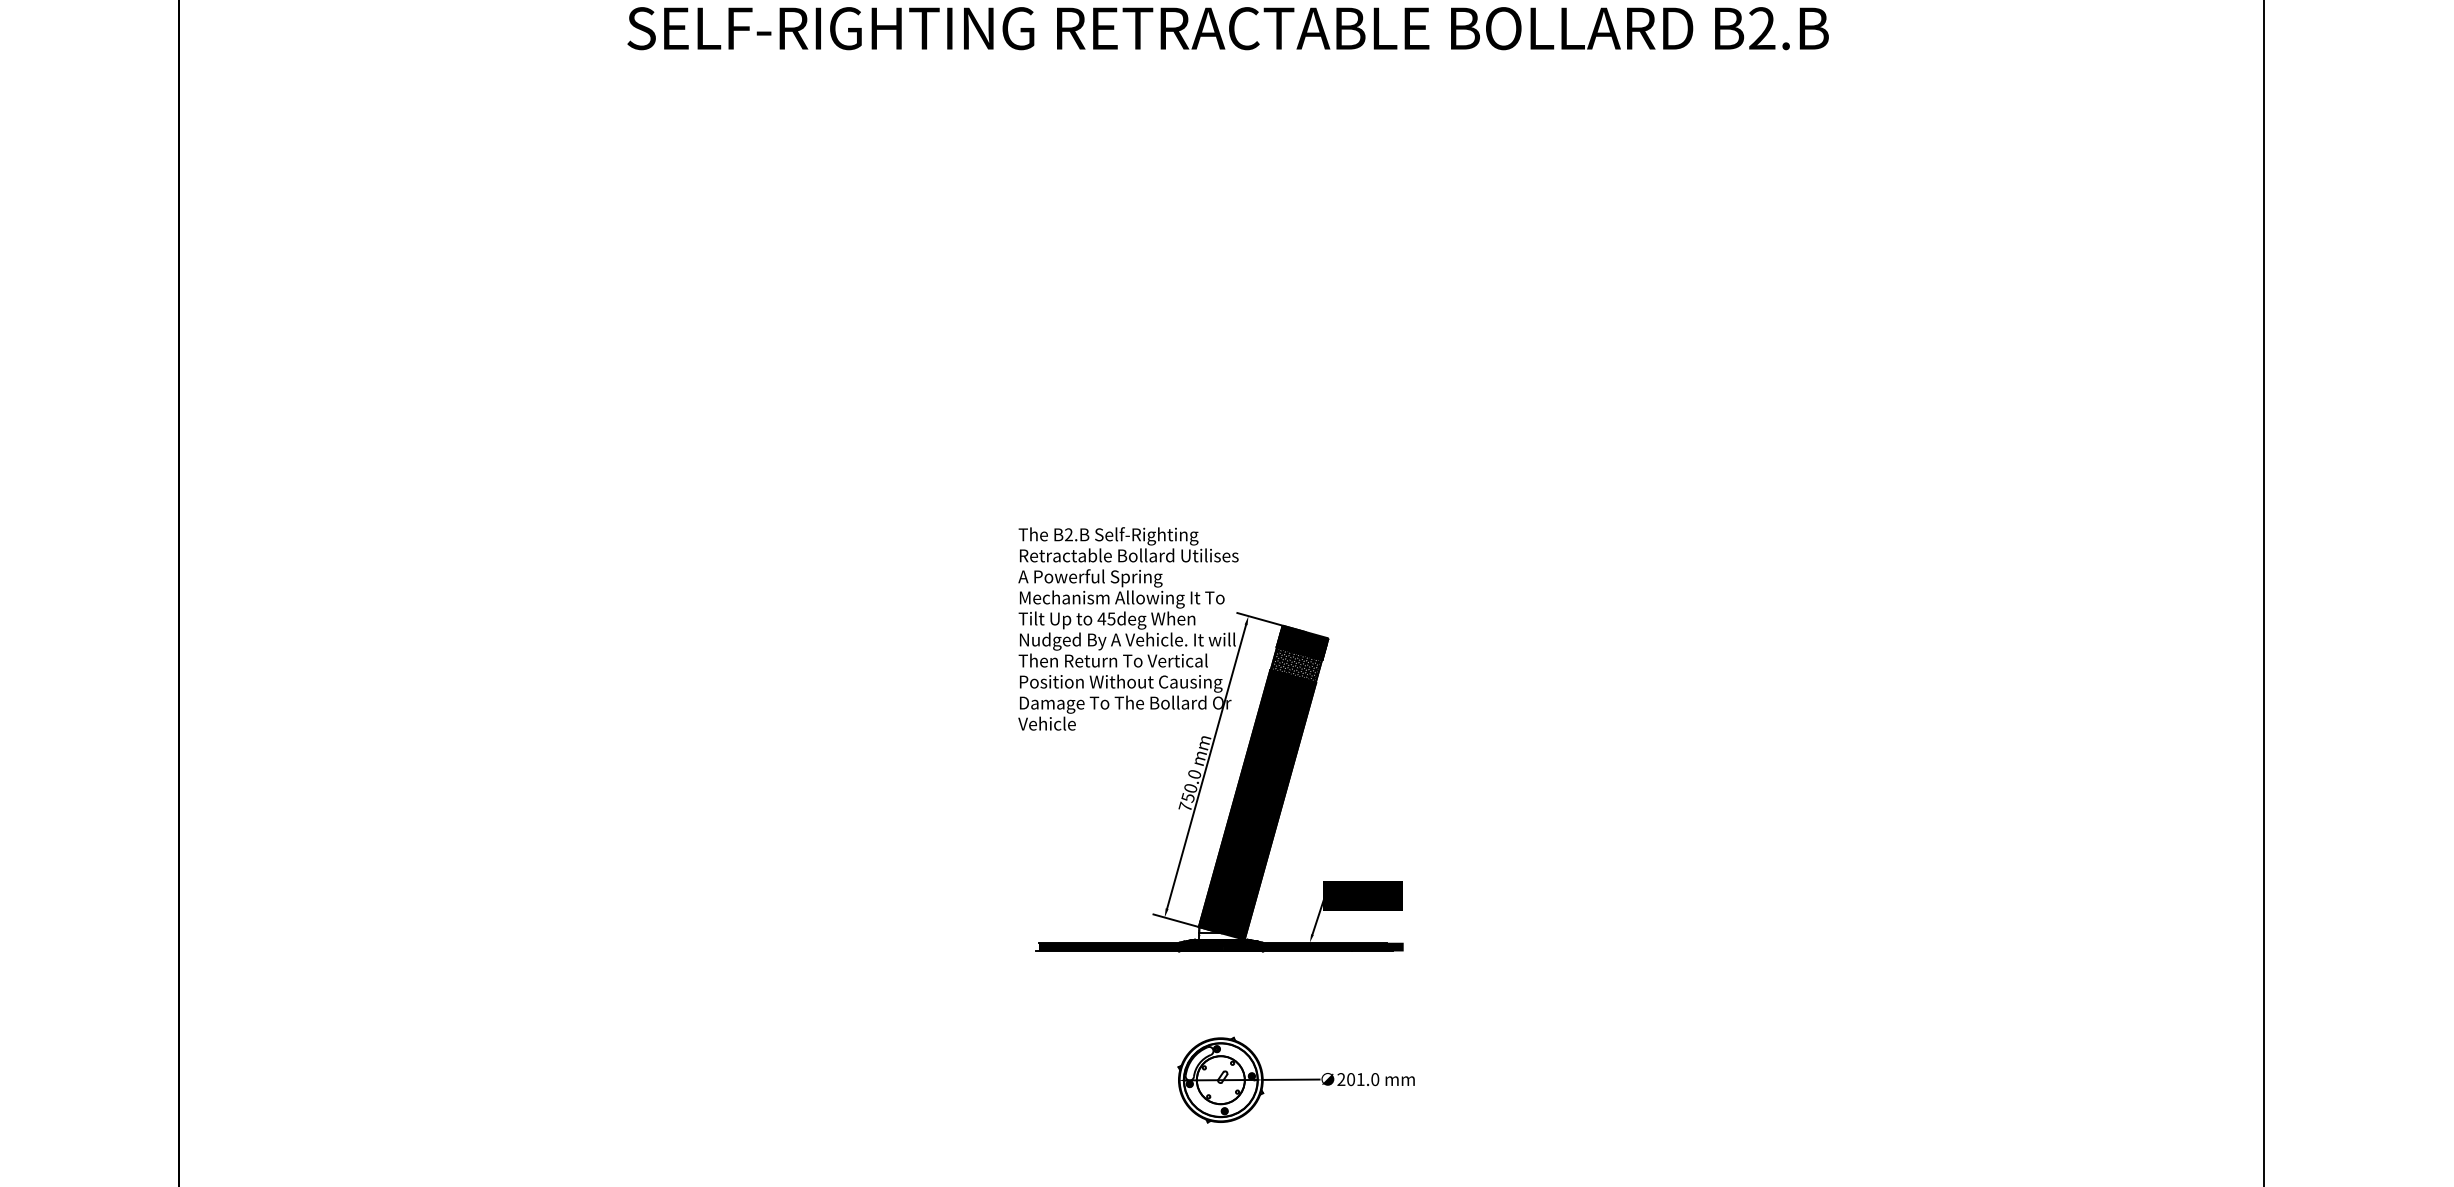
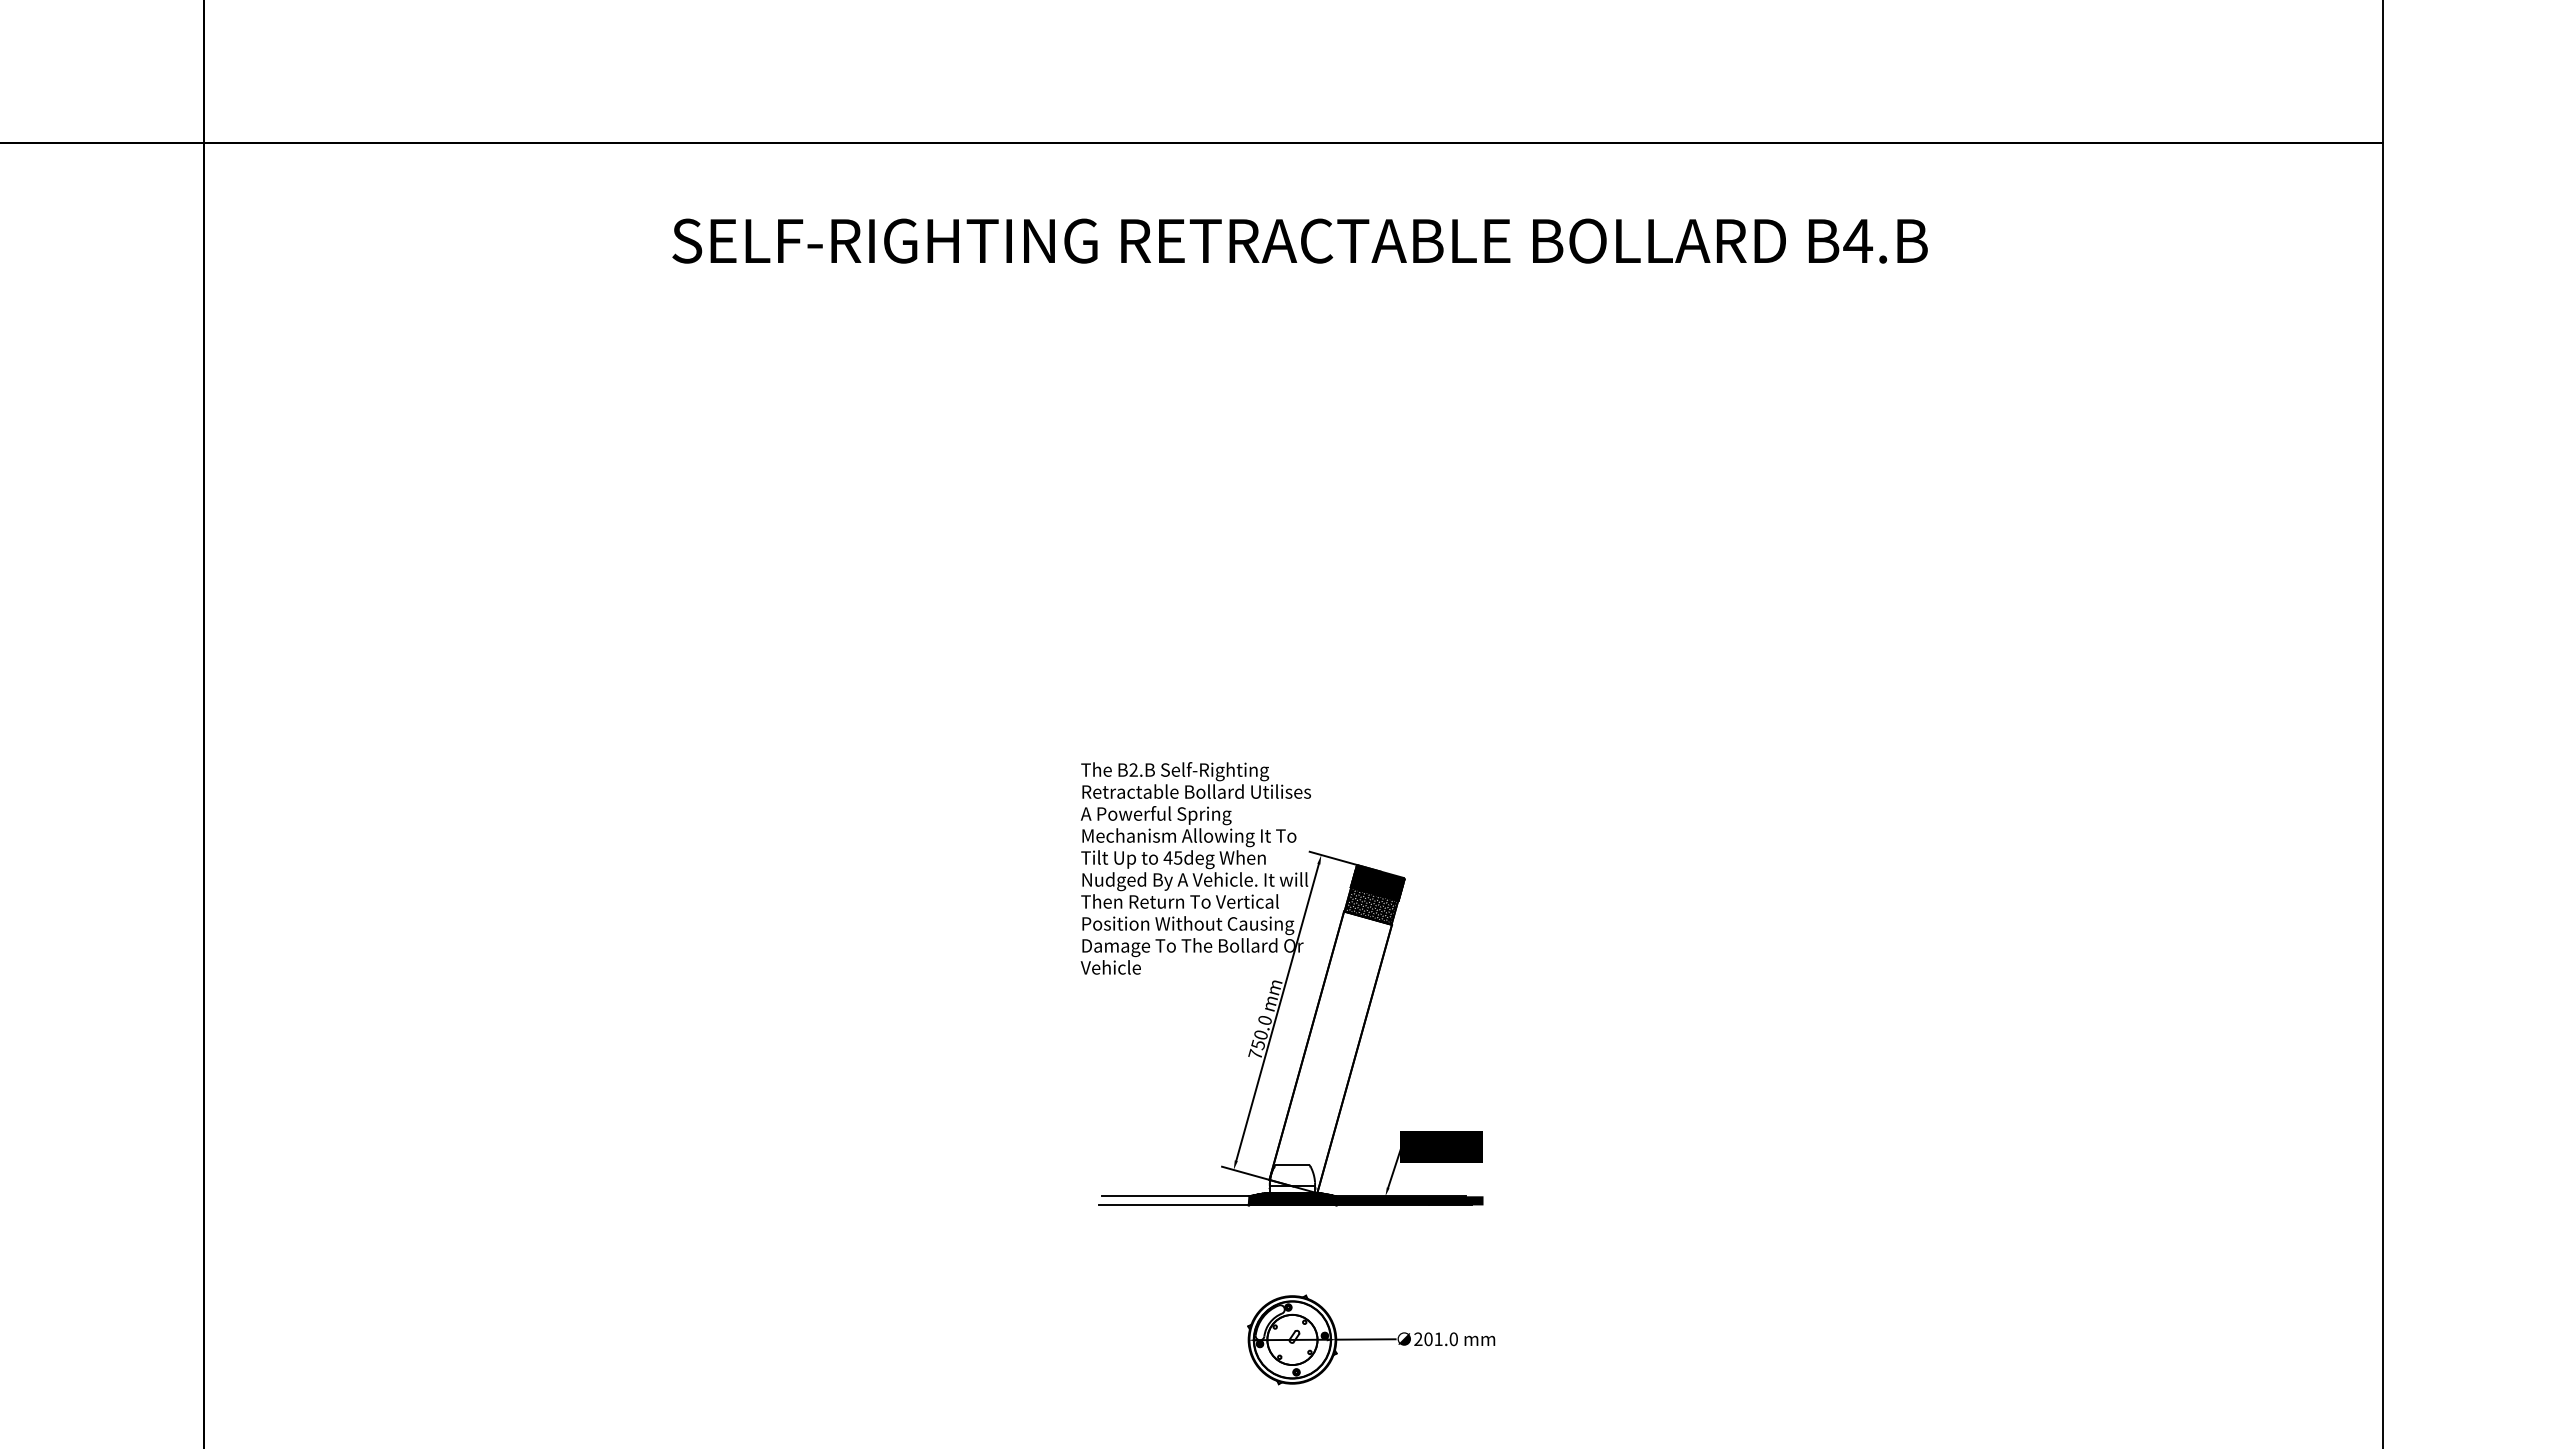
text: (1762, 28) -> (1858, 240), B2.B -> B4.B
fill: (1257, 805) -> (1330, 1052), removed
fill: (1108, 946) -> (1175, 1200), removed

